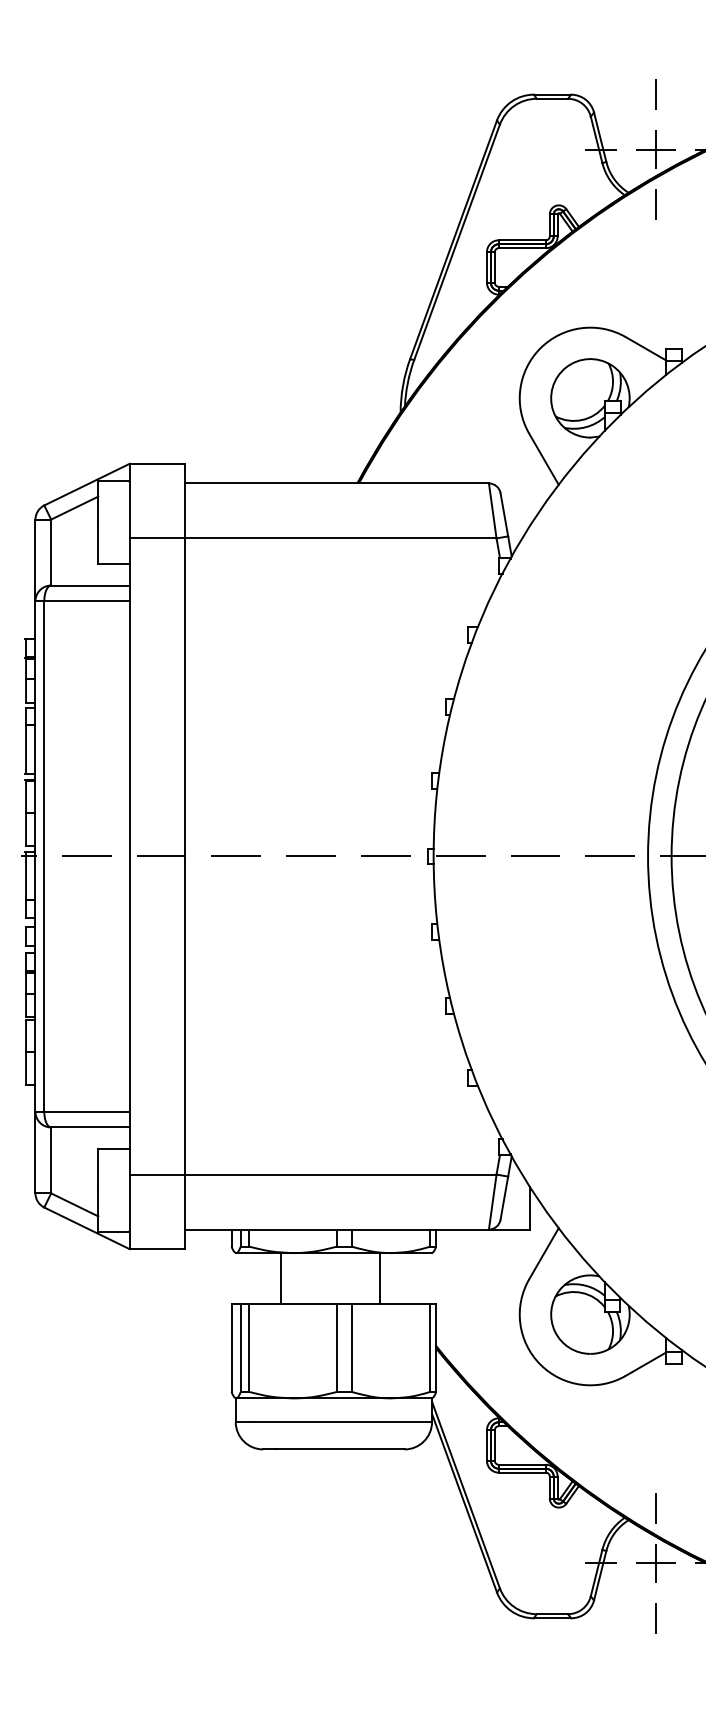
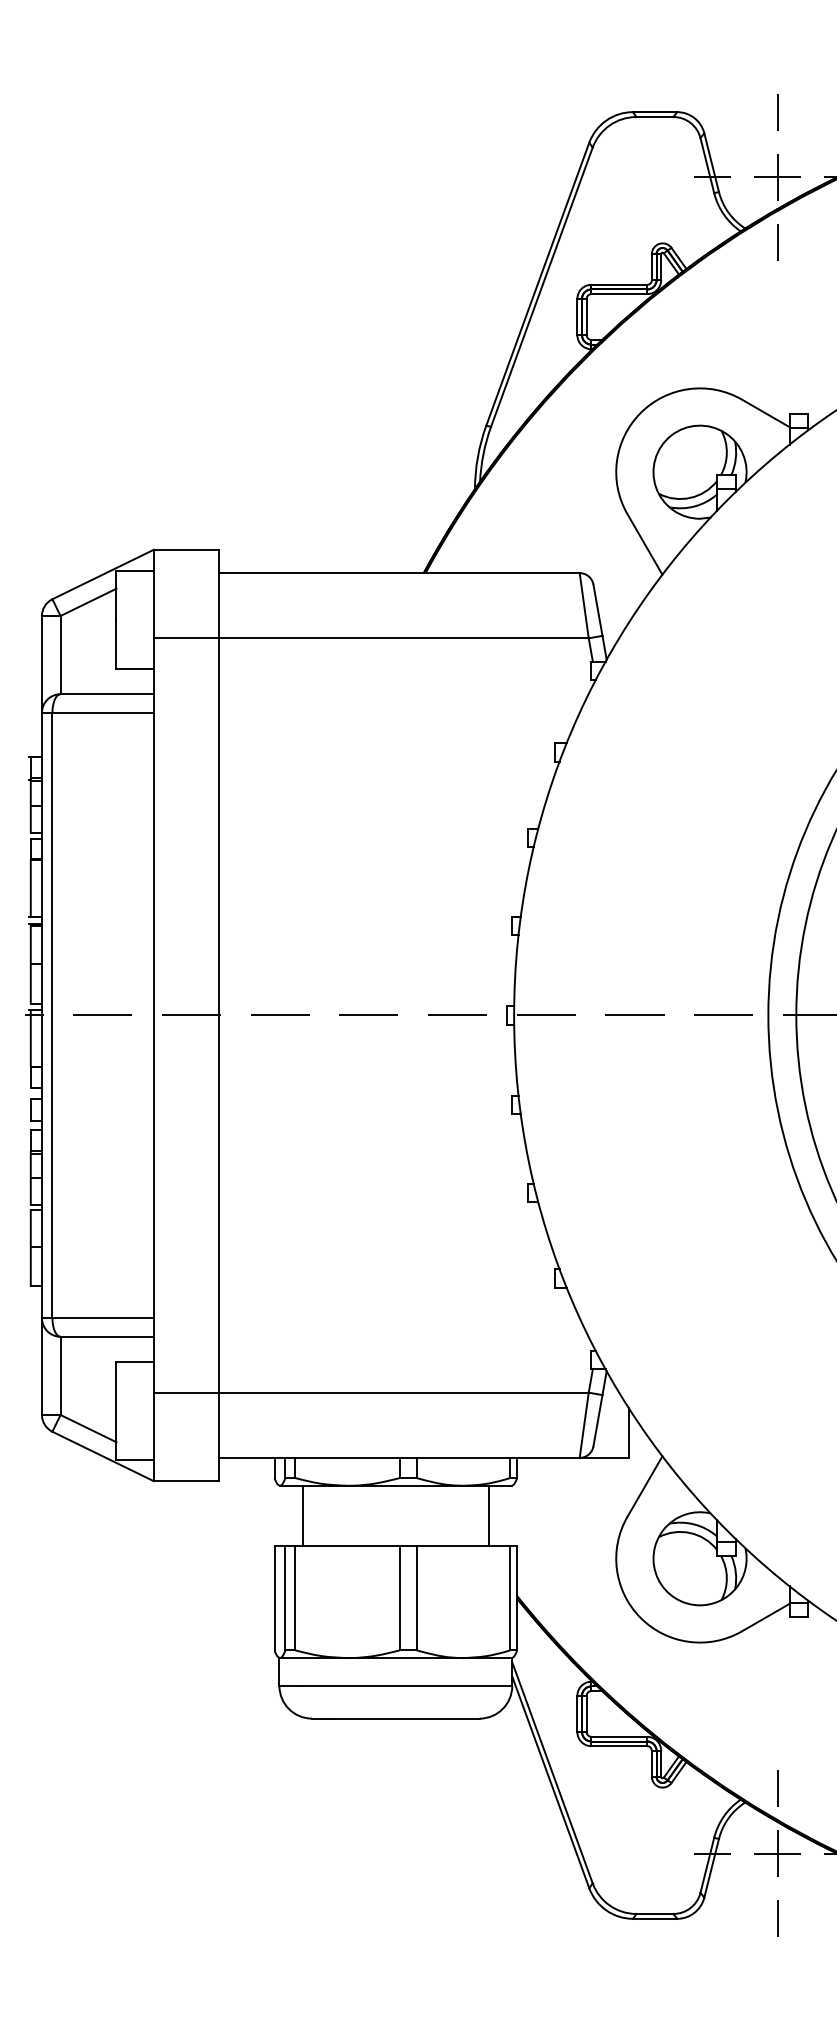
line: (280, 1278) -> (302, 1515), moved
line: (379, 1278) -> (488, 1515), moved

